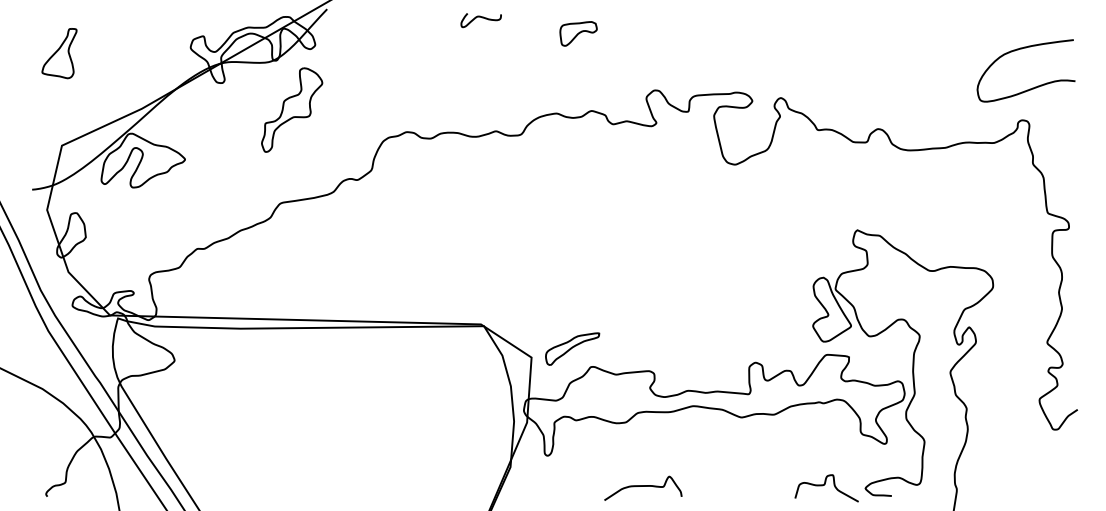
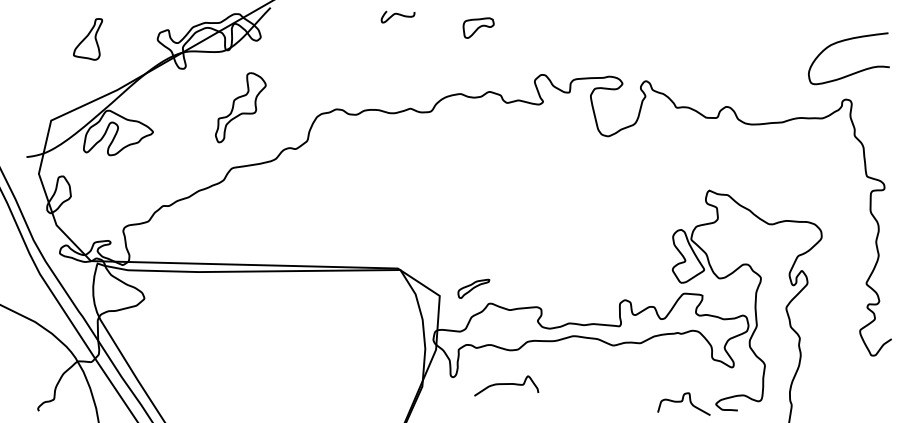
part: (59, 53) -> (88, 39), moved
part: (292, 109) -> (241, 107), moved
part: (572, 348) -> (473, 288), size x0.7
curve: (643, 486) -> (506, 384), moved

